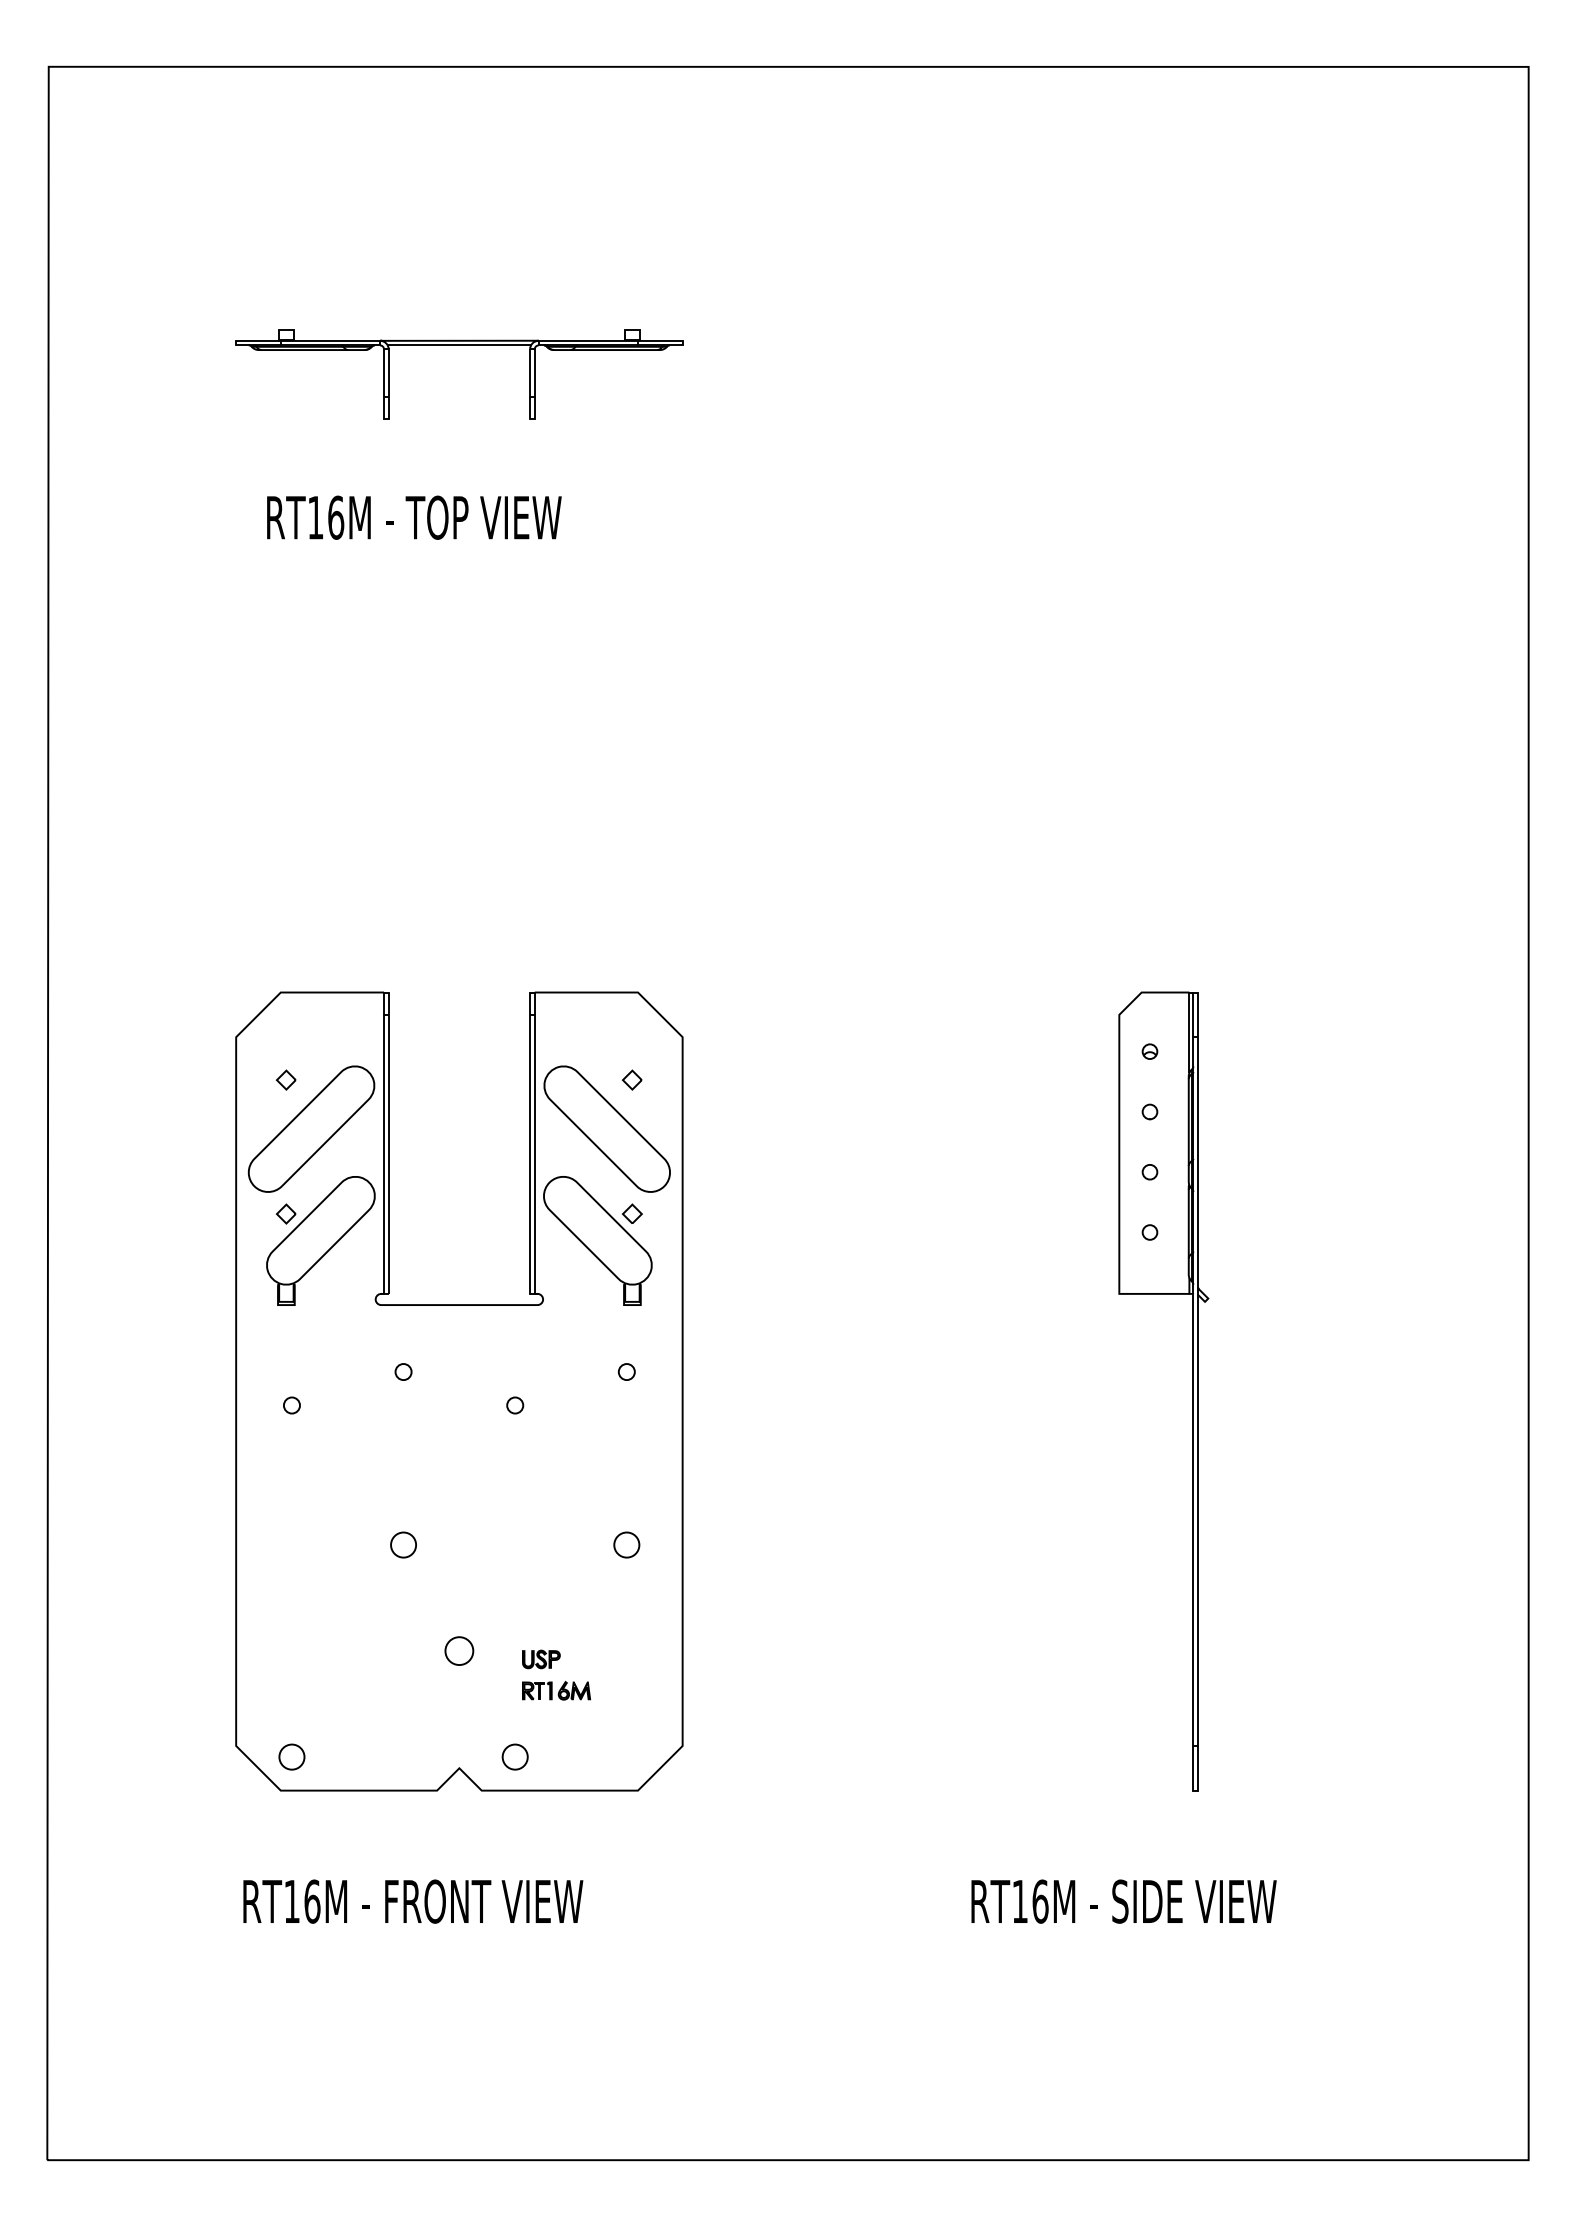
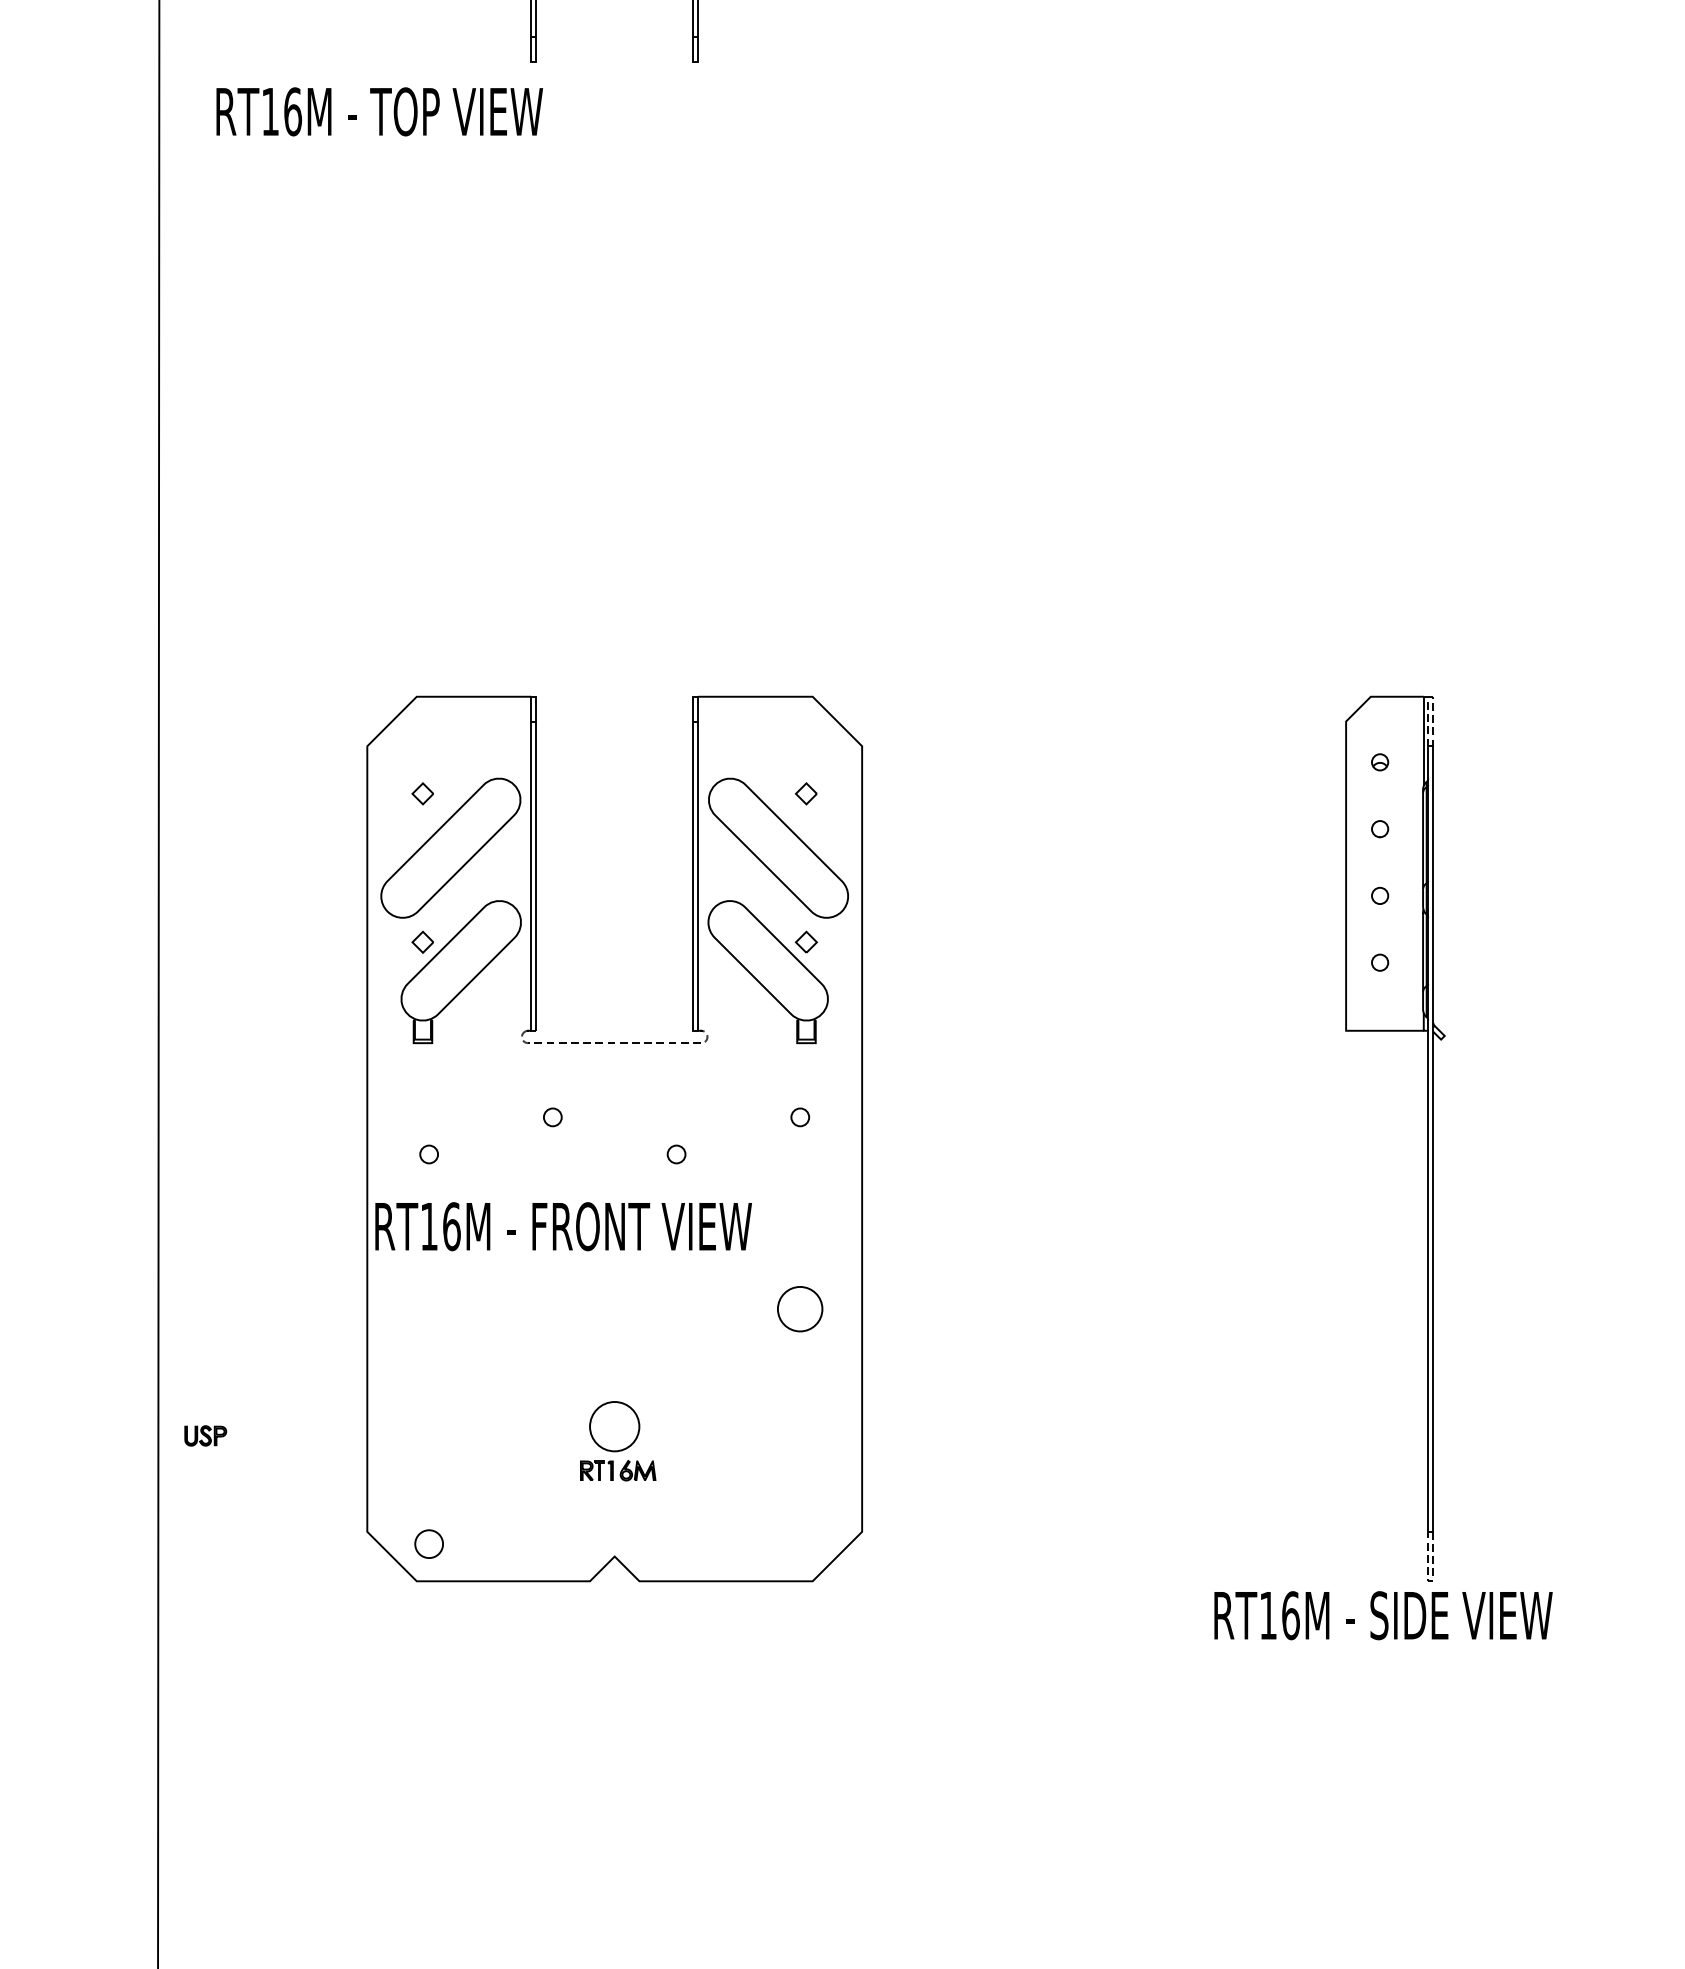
text: (414, 517) -> (379, 111), moved
line: (1196, 992) -> (1431, 696), solid -> dashed
line: (459, 1305) -> (614, 1043), solid -> dashed
circle: (403, 1544) -> (552, 1308), removed
circle: (626, 1544) -> (799, 1308), size x1.6
circle: (459, 1651) -> (614, 1427), size x1.6
part: (541, 1659) -> (205, 1435), moved
part: (556, 1690) -> (618, 1470), moved
circle: (514, 1756) -> (675, 1543), removed
line: (1195, 1790) -> (1430, 1581), solid -> dashed
text: (413, 1901) -> (563, 1226), moved
text: (1123, 1901) -> (1382, 1615), moved

